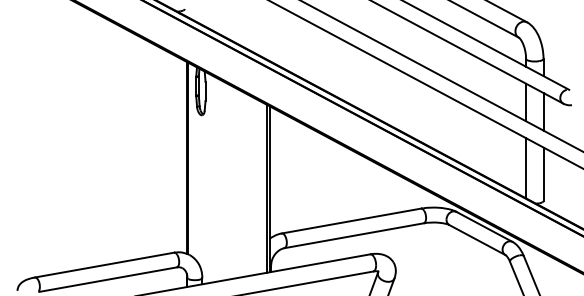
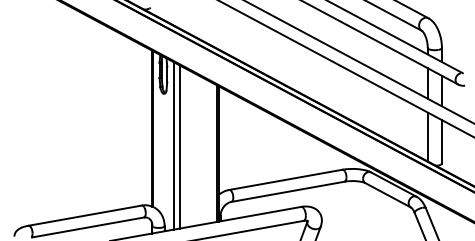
line: (214, 179) -> (174, 146), added
line: (221, 180) -> (180, 146), added

